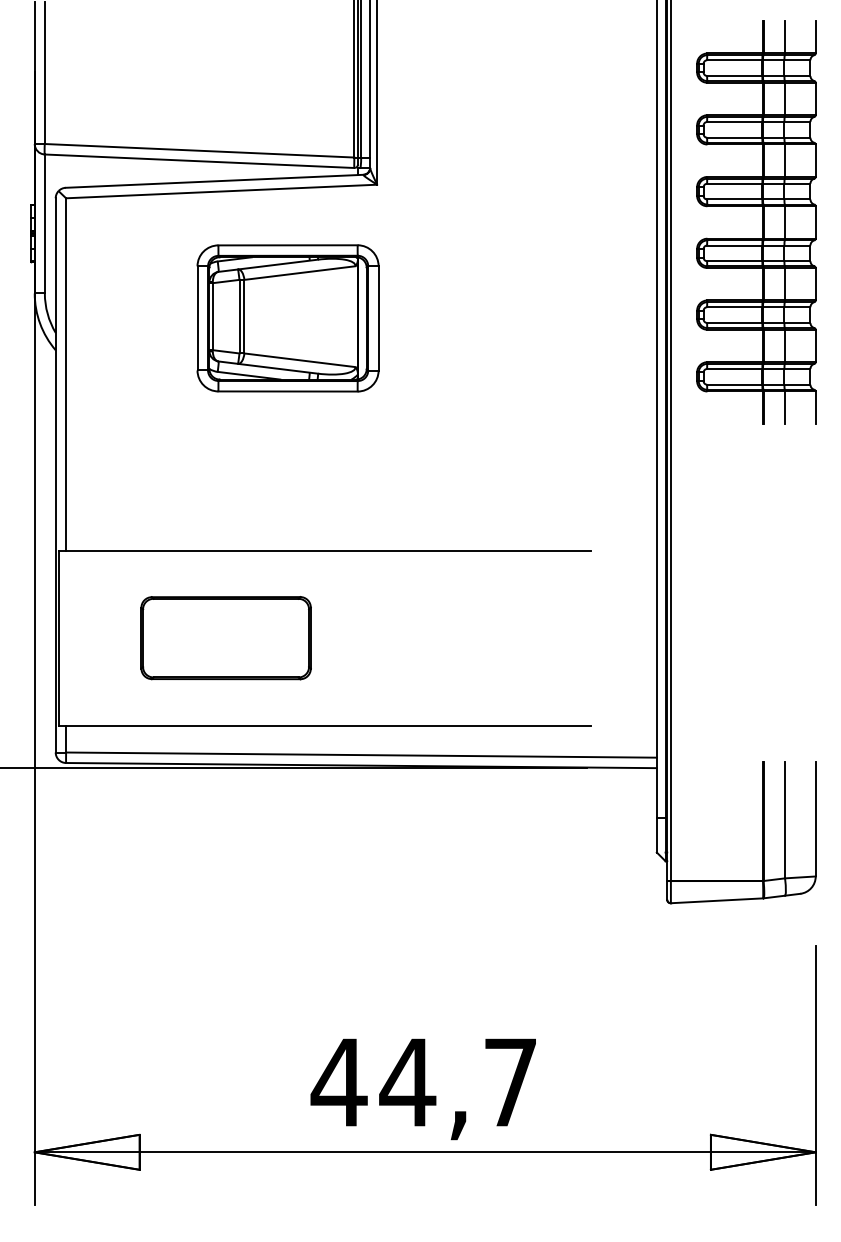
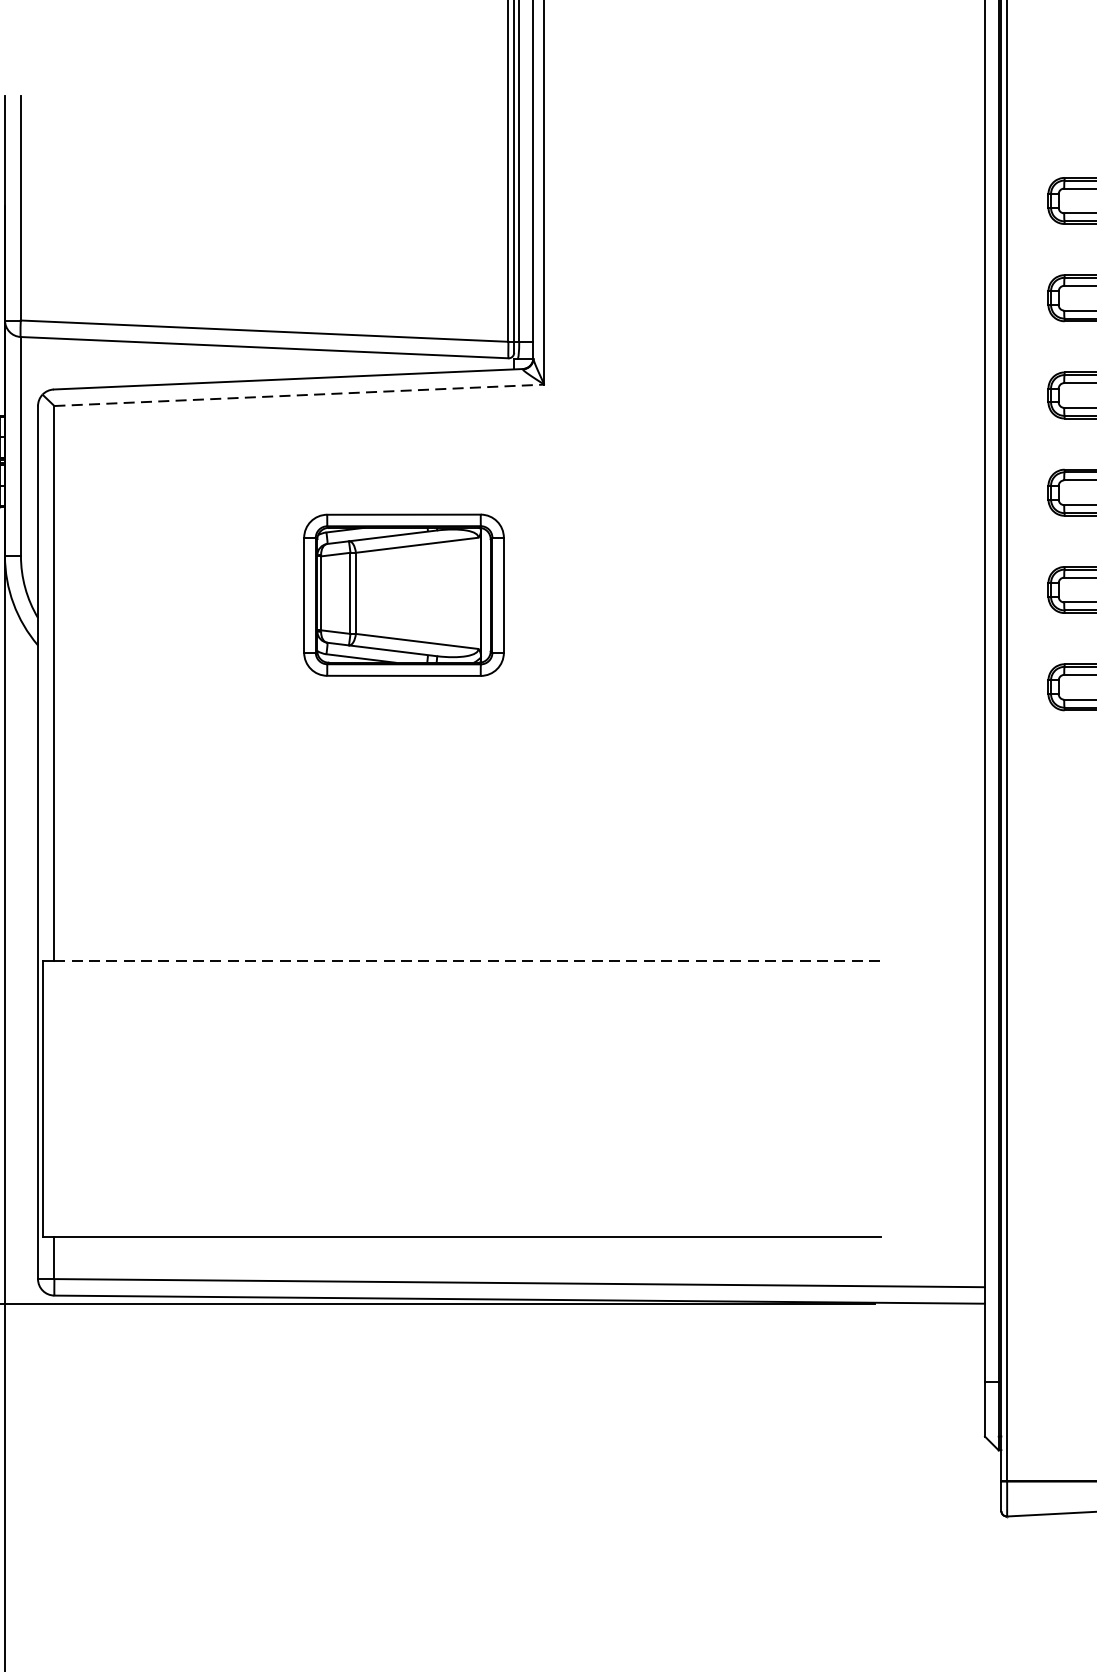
line: (221, 191) -> (299, 395), solid -> dashed
part: (287, 318) -> (403, 595), size x0.7
line: (329, 550) -> (469, 960), solid -> dashed
part: (225, 638) -> (305, 1099), removed

